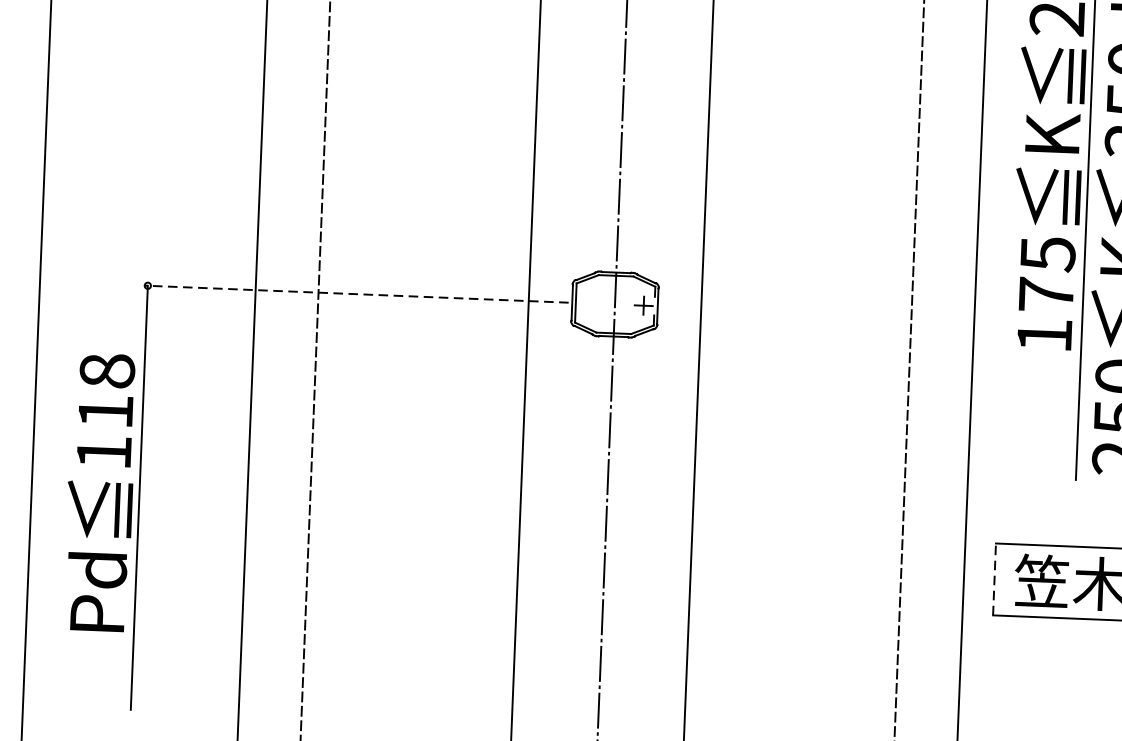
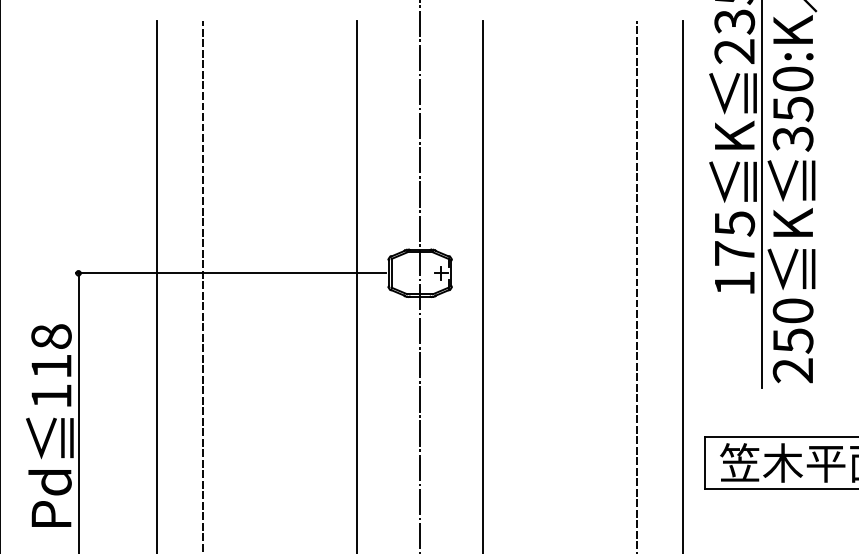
line: (355, 294) -> (230, 273), dashed -> solid
line: (994, 578) -> (705, 462), dashed -> solid

